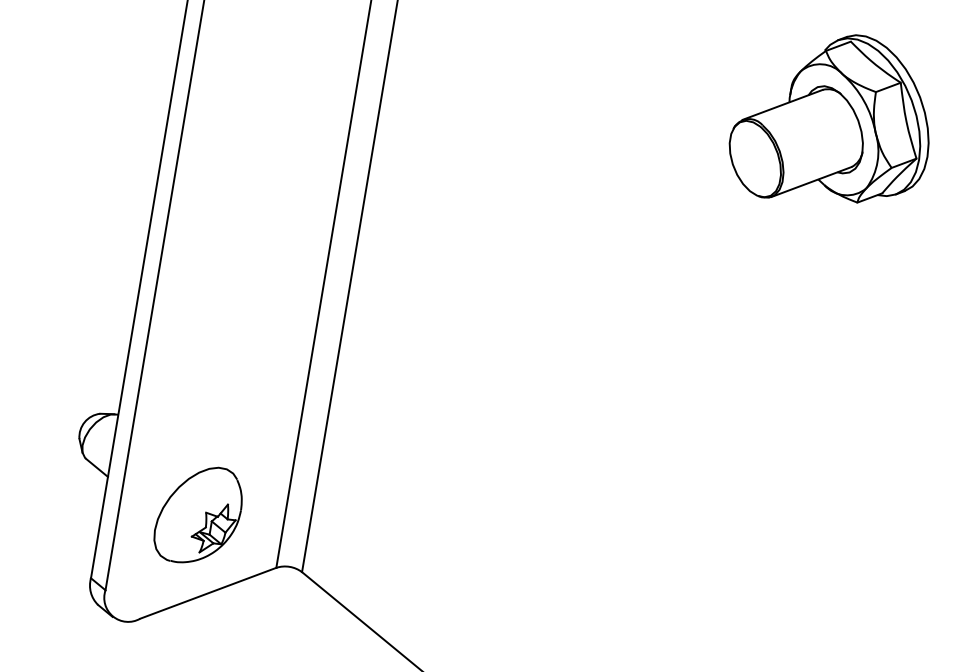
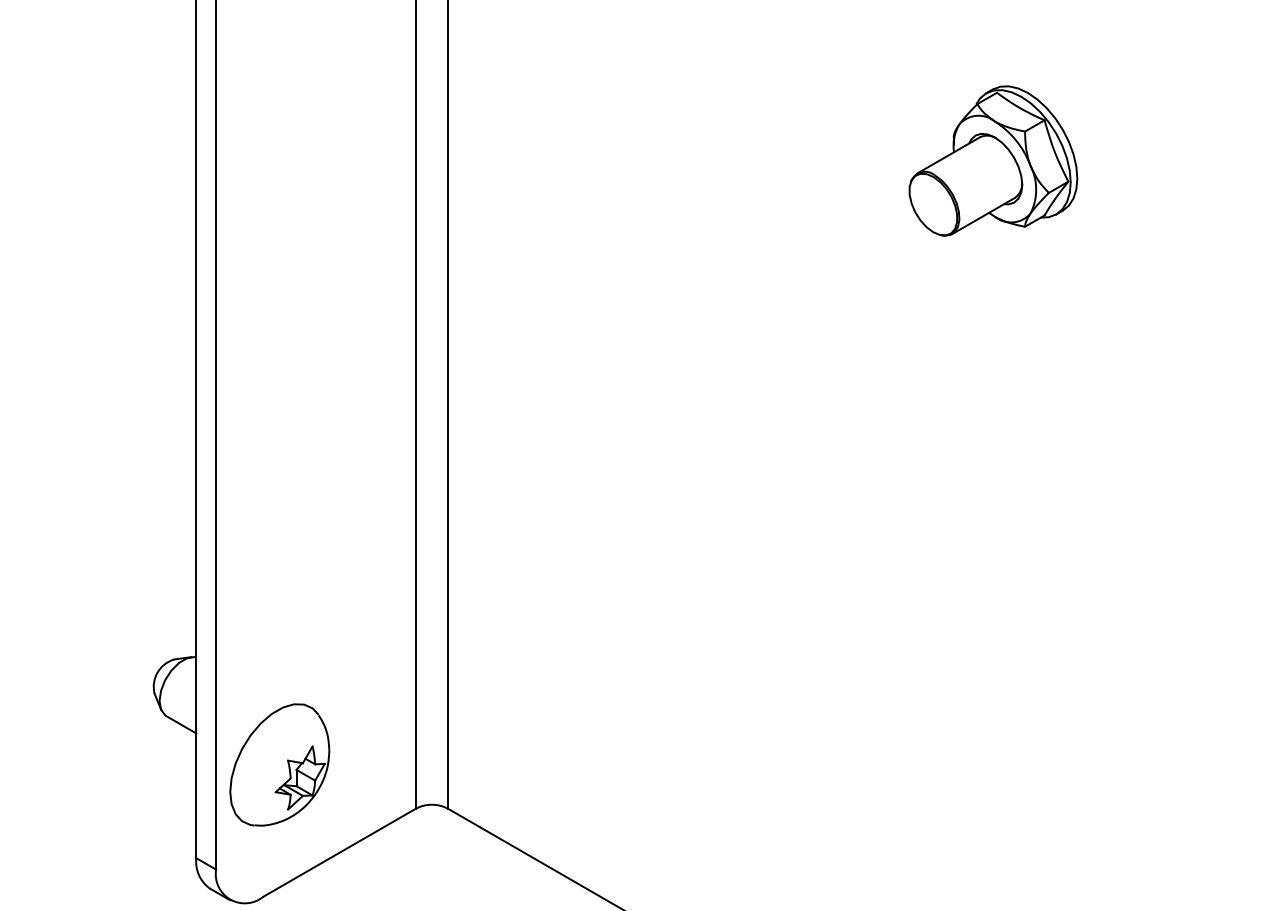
part: (833, 119) -> (993, 160), size x0.7
part: (198, 514) -> (279, 764), moved

